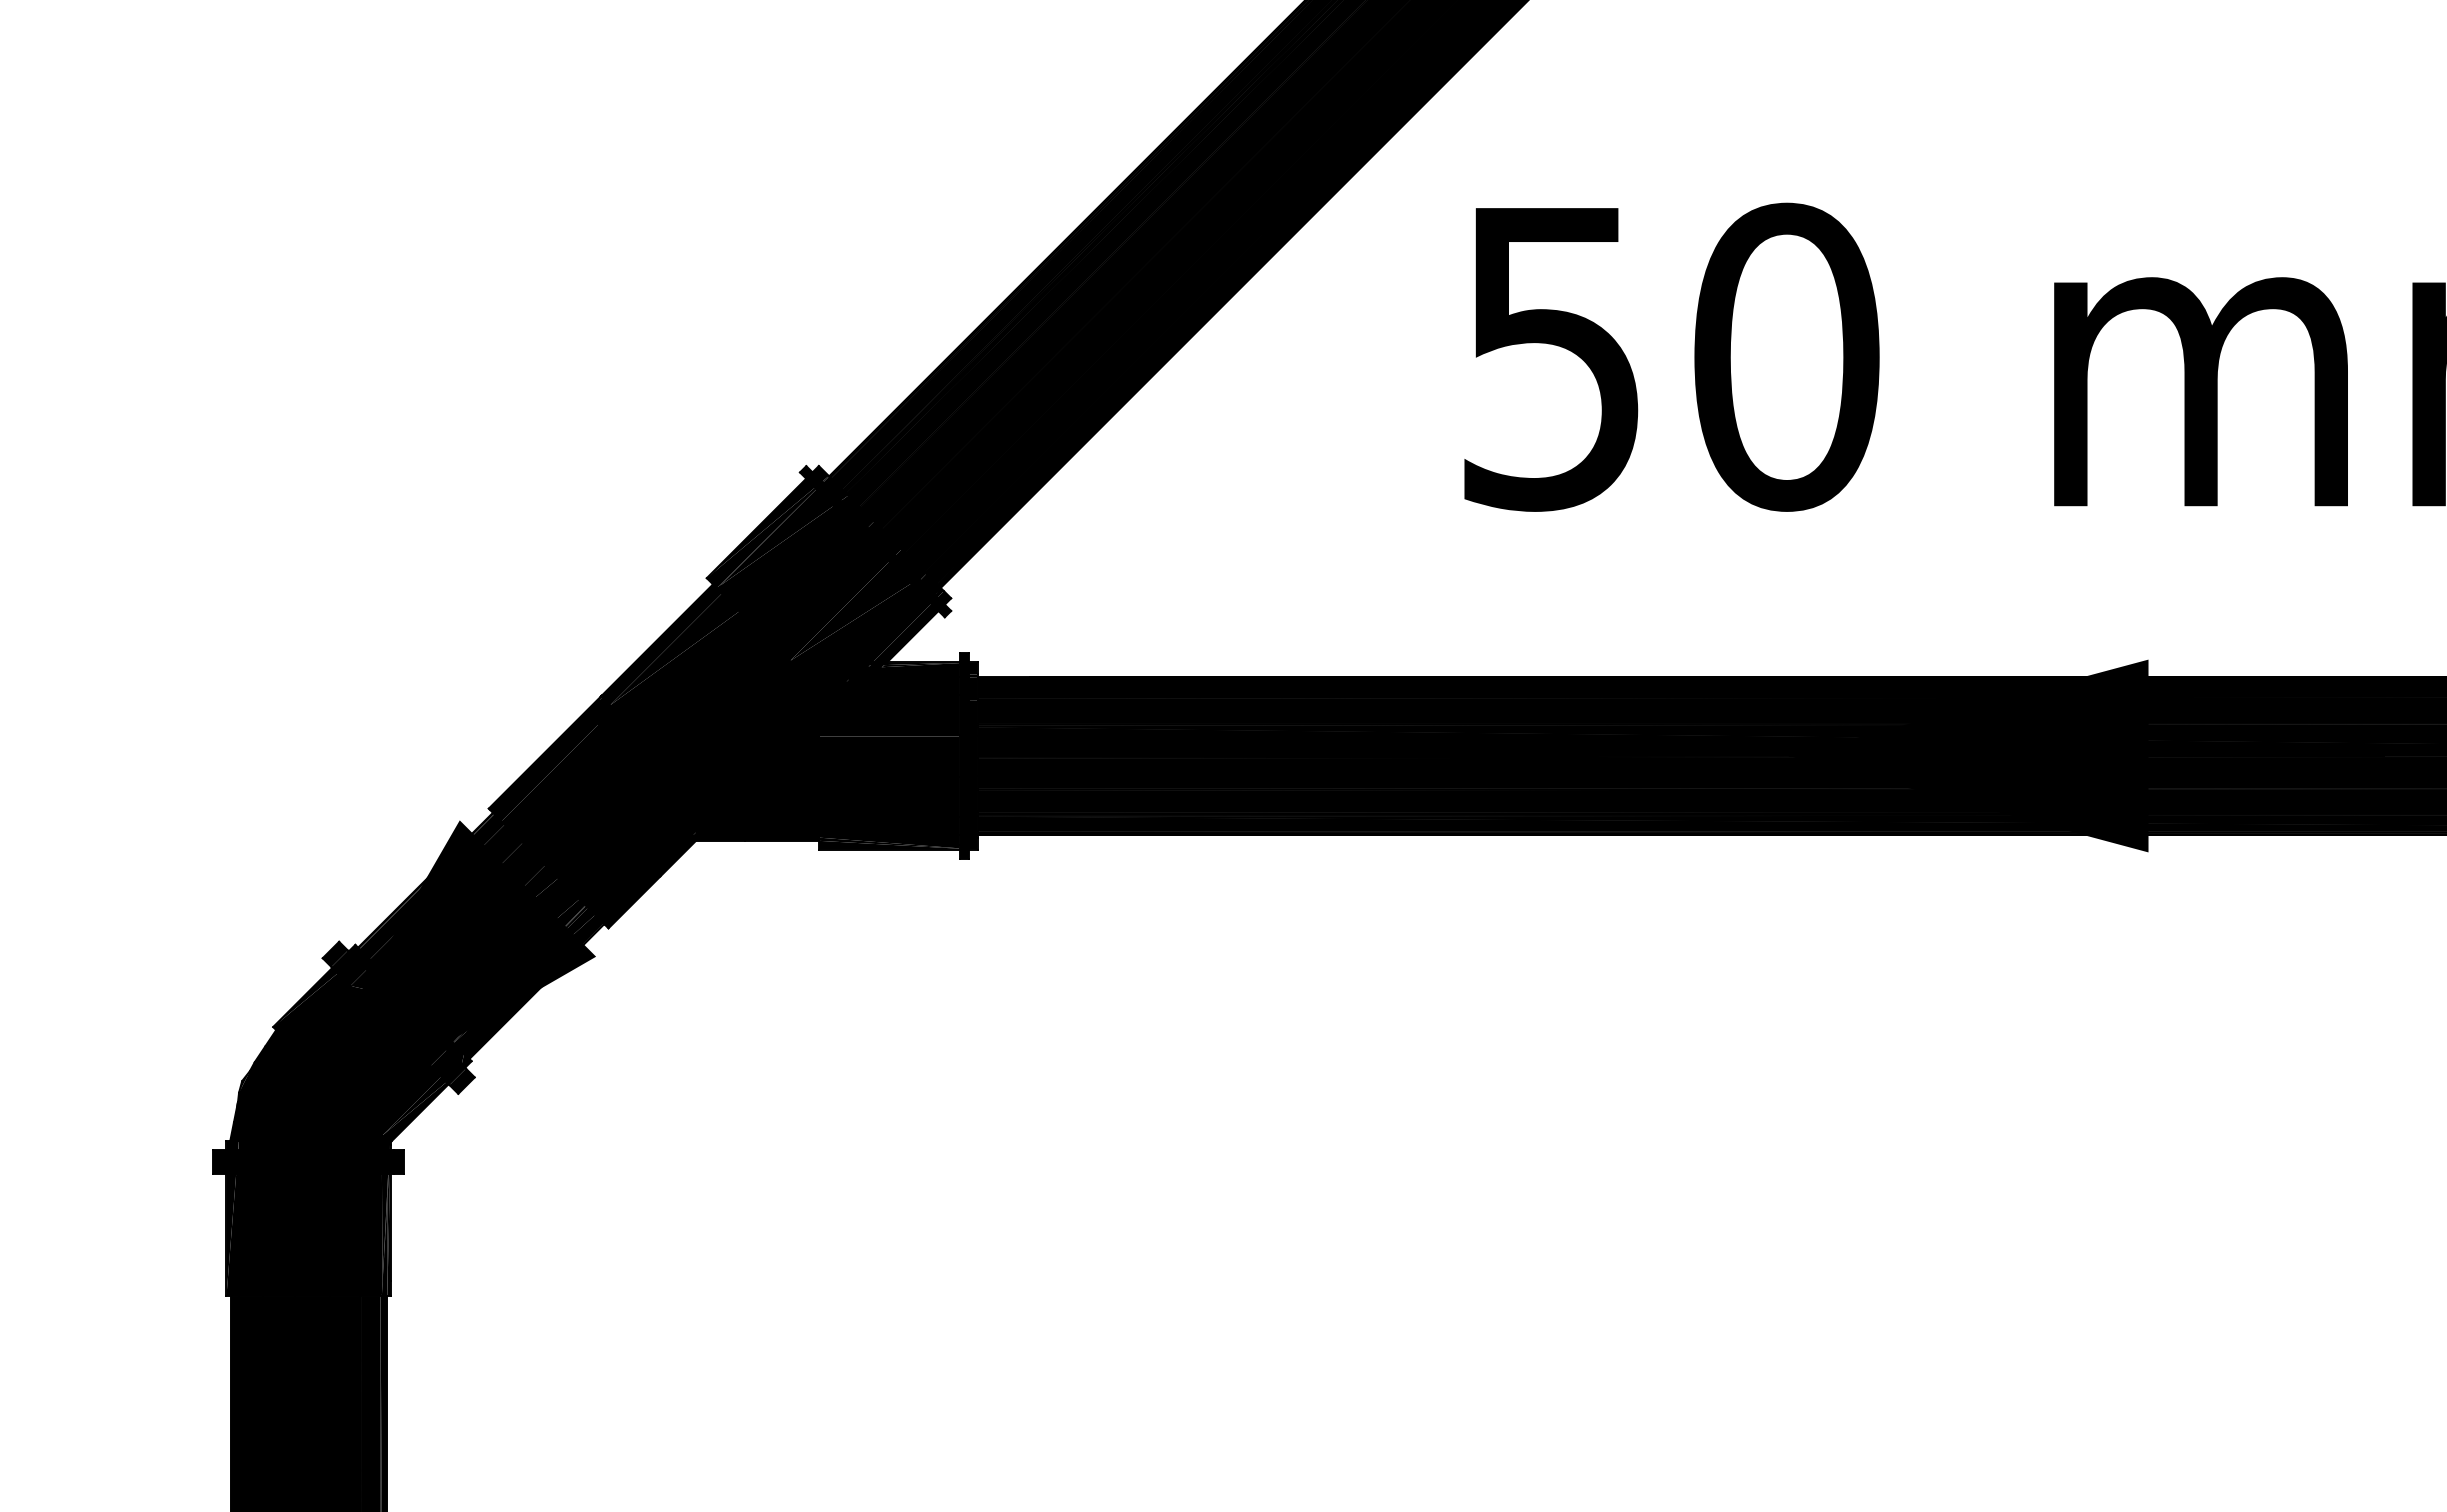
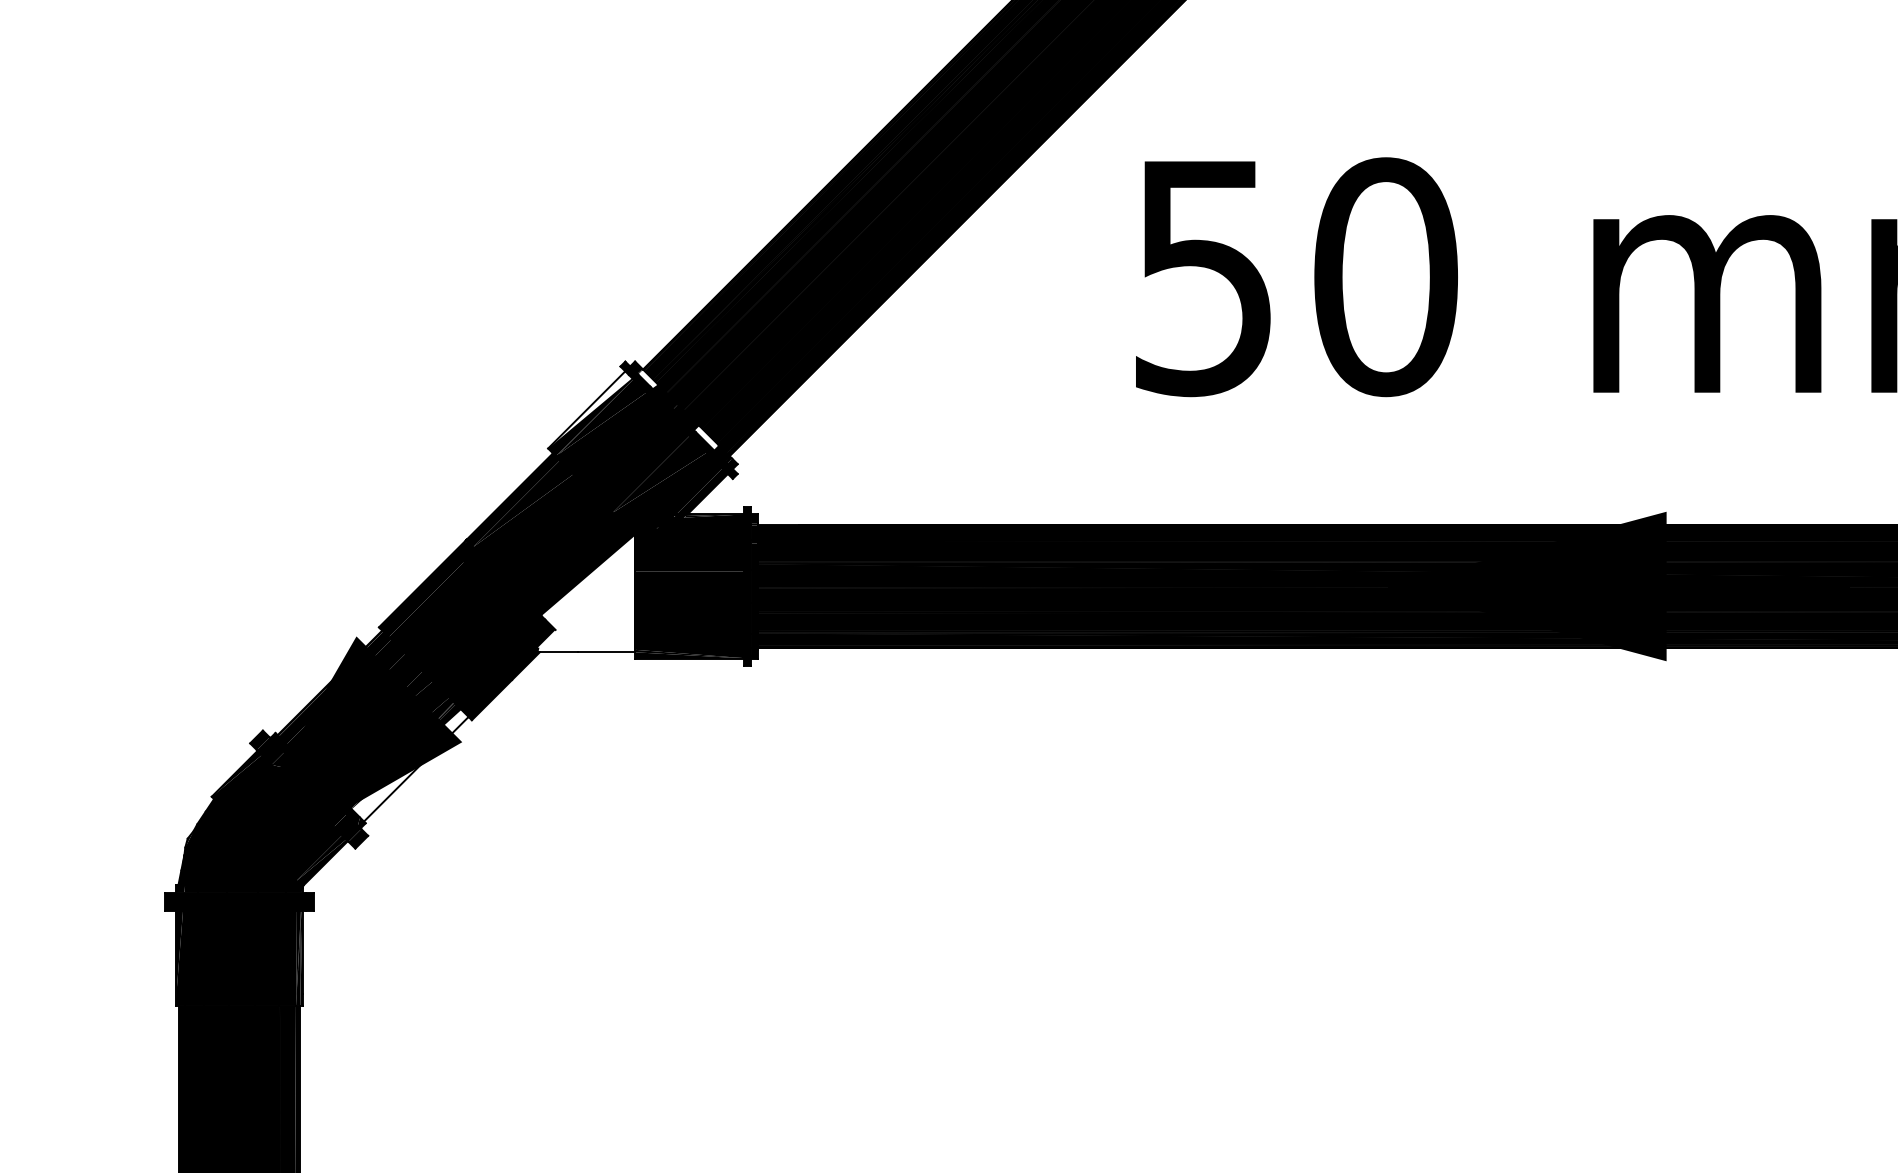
fill: (834, 487) -> (647, 378), removed
fill: (761, 527) -> (590, 409), removed
fill: (910, 563) -> (706, 437), removed
fill: (739, 761) -> (573, 590), removed
fill: (528, 986) -> (409, 765), removed

